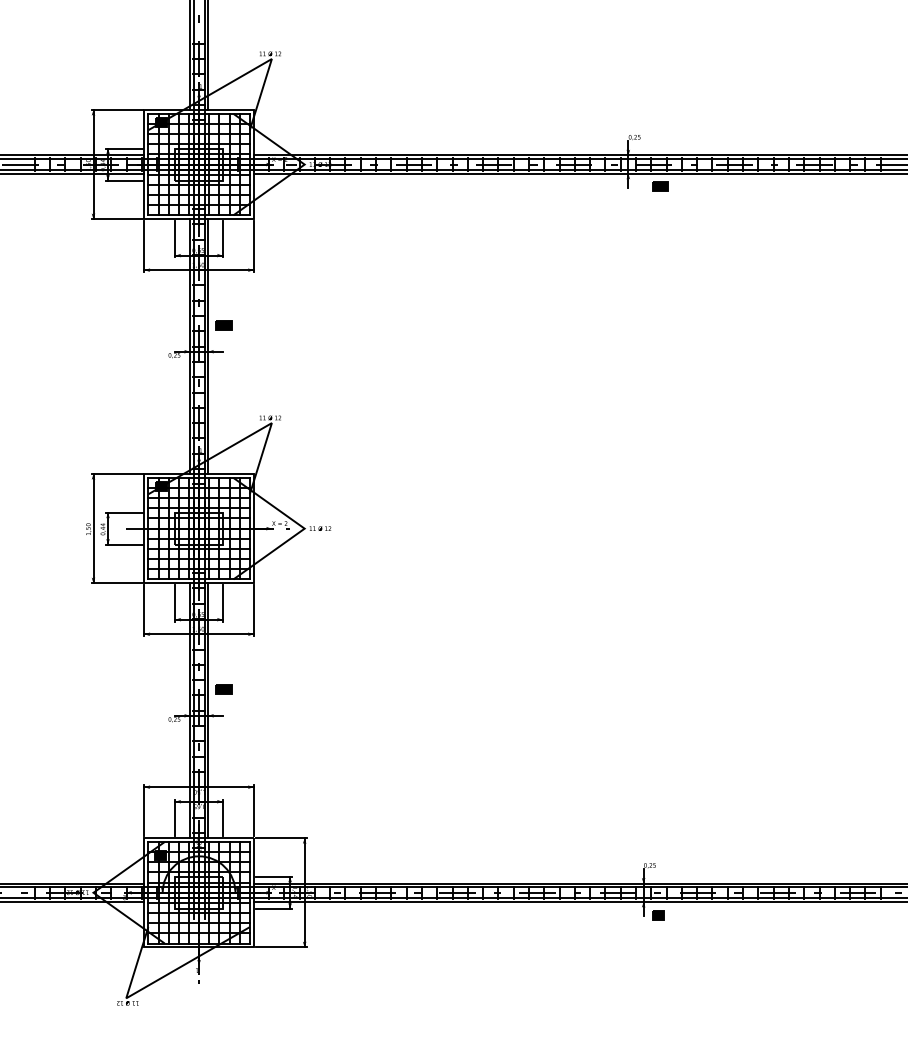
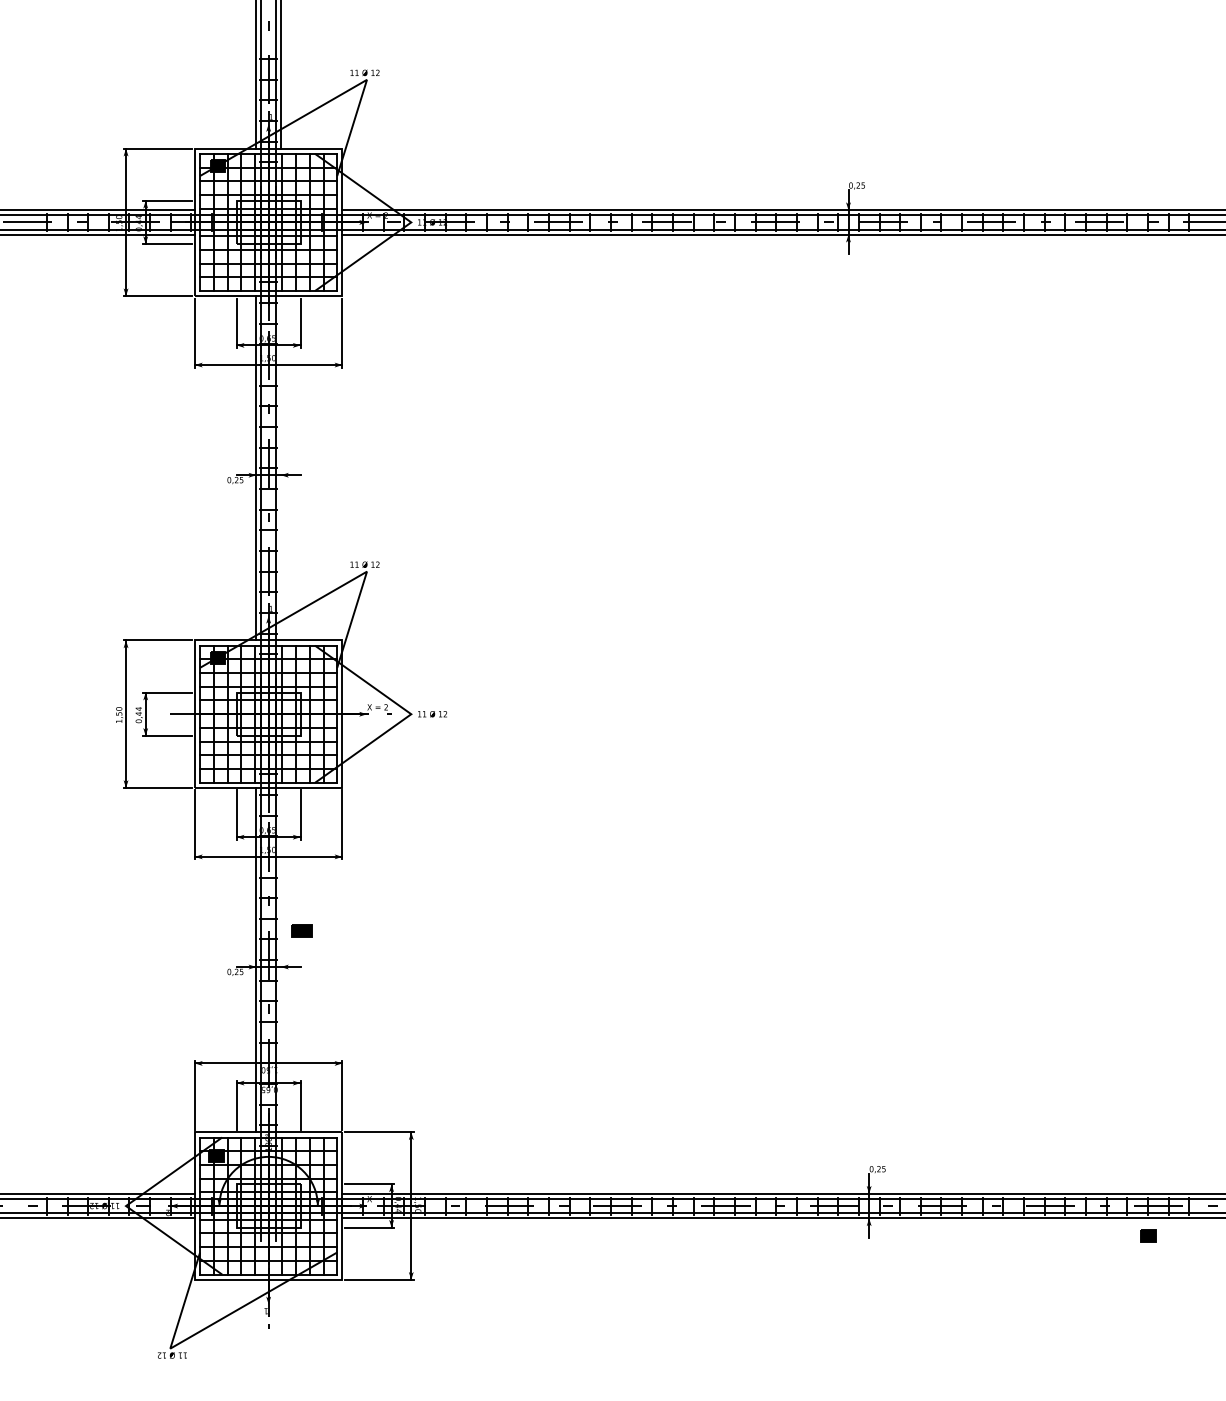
part: (660, 186) -> (892, 252), removed
part: (223, 325) -> (301, 439), removed
line: (207, 346) -> (280, 468), removed
line: (207, 710) -> (280, 960), removed
part: (658, 914) -> (1148, 1235), moved

